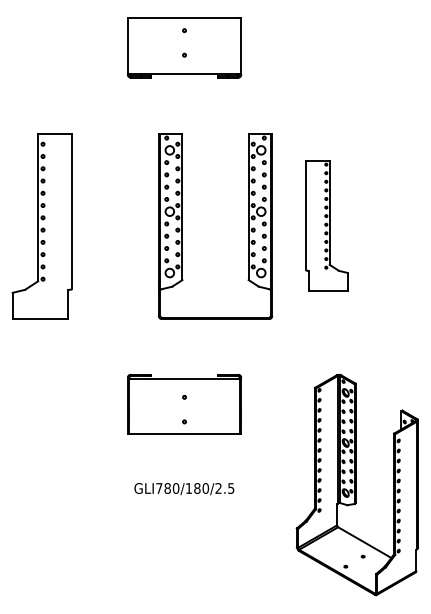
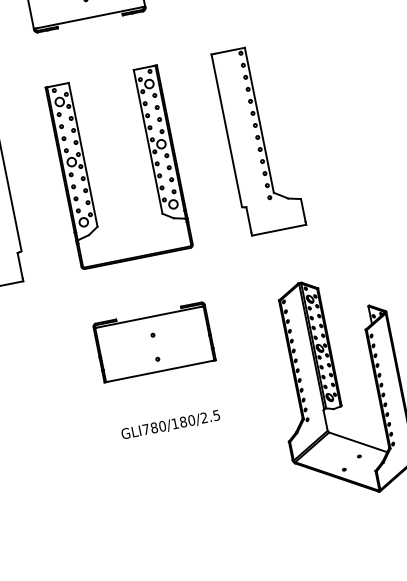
part: (182, 226) -> (87, 174), moved
part: (326, 226) -> (258, 139), size x1.43

